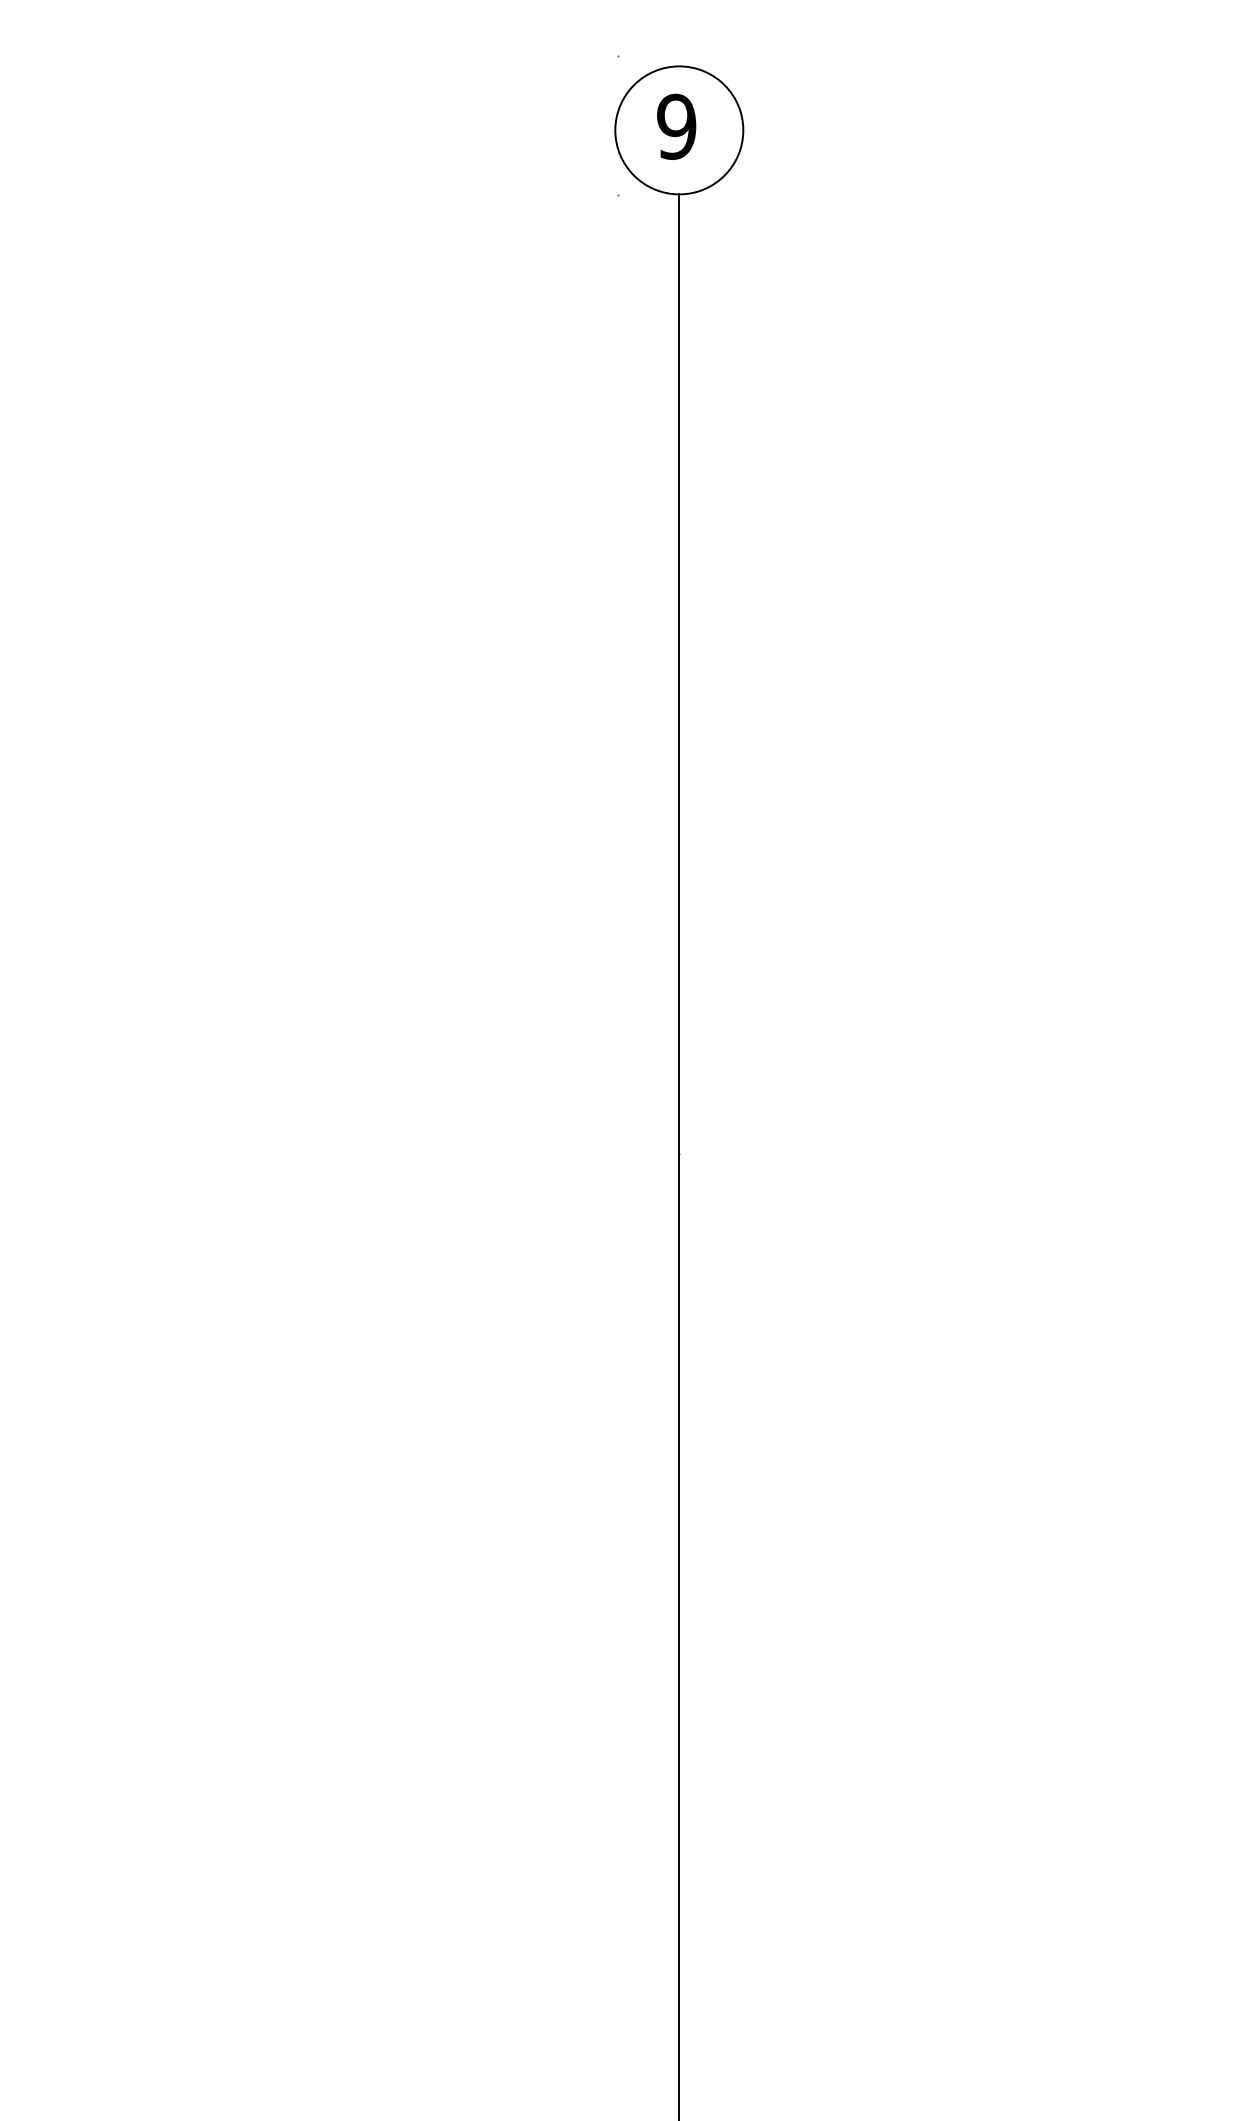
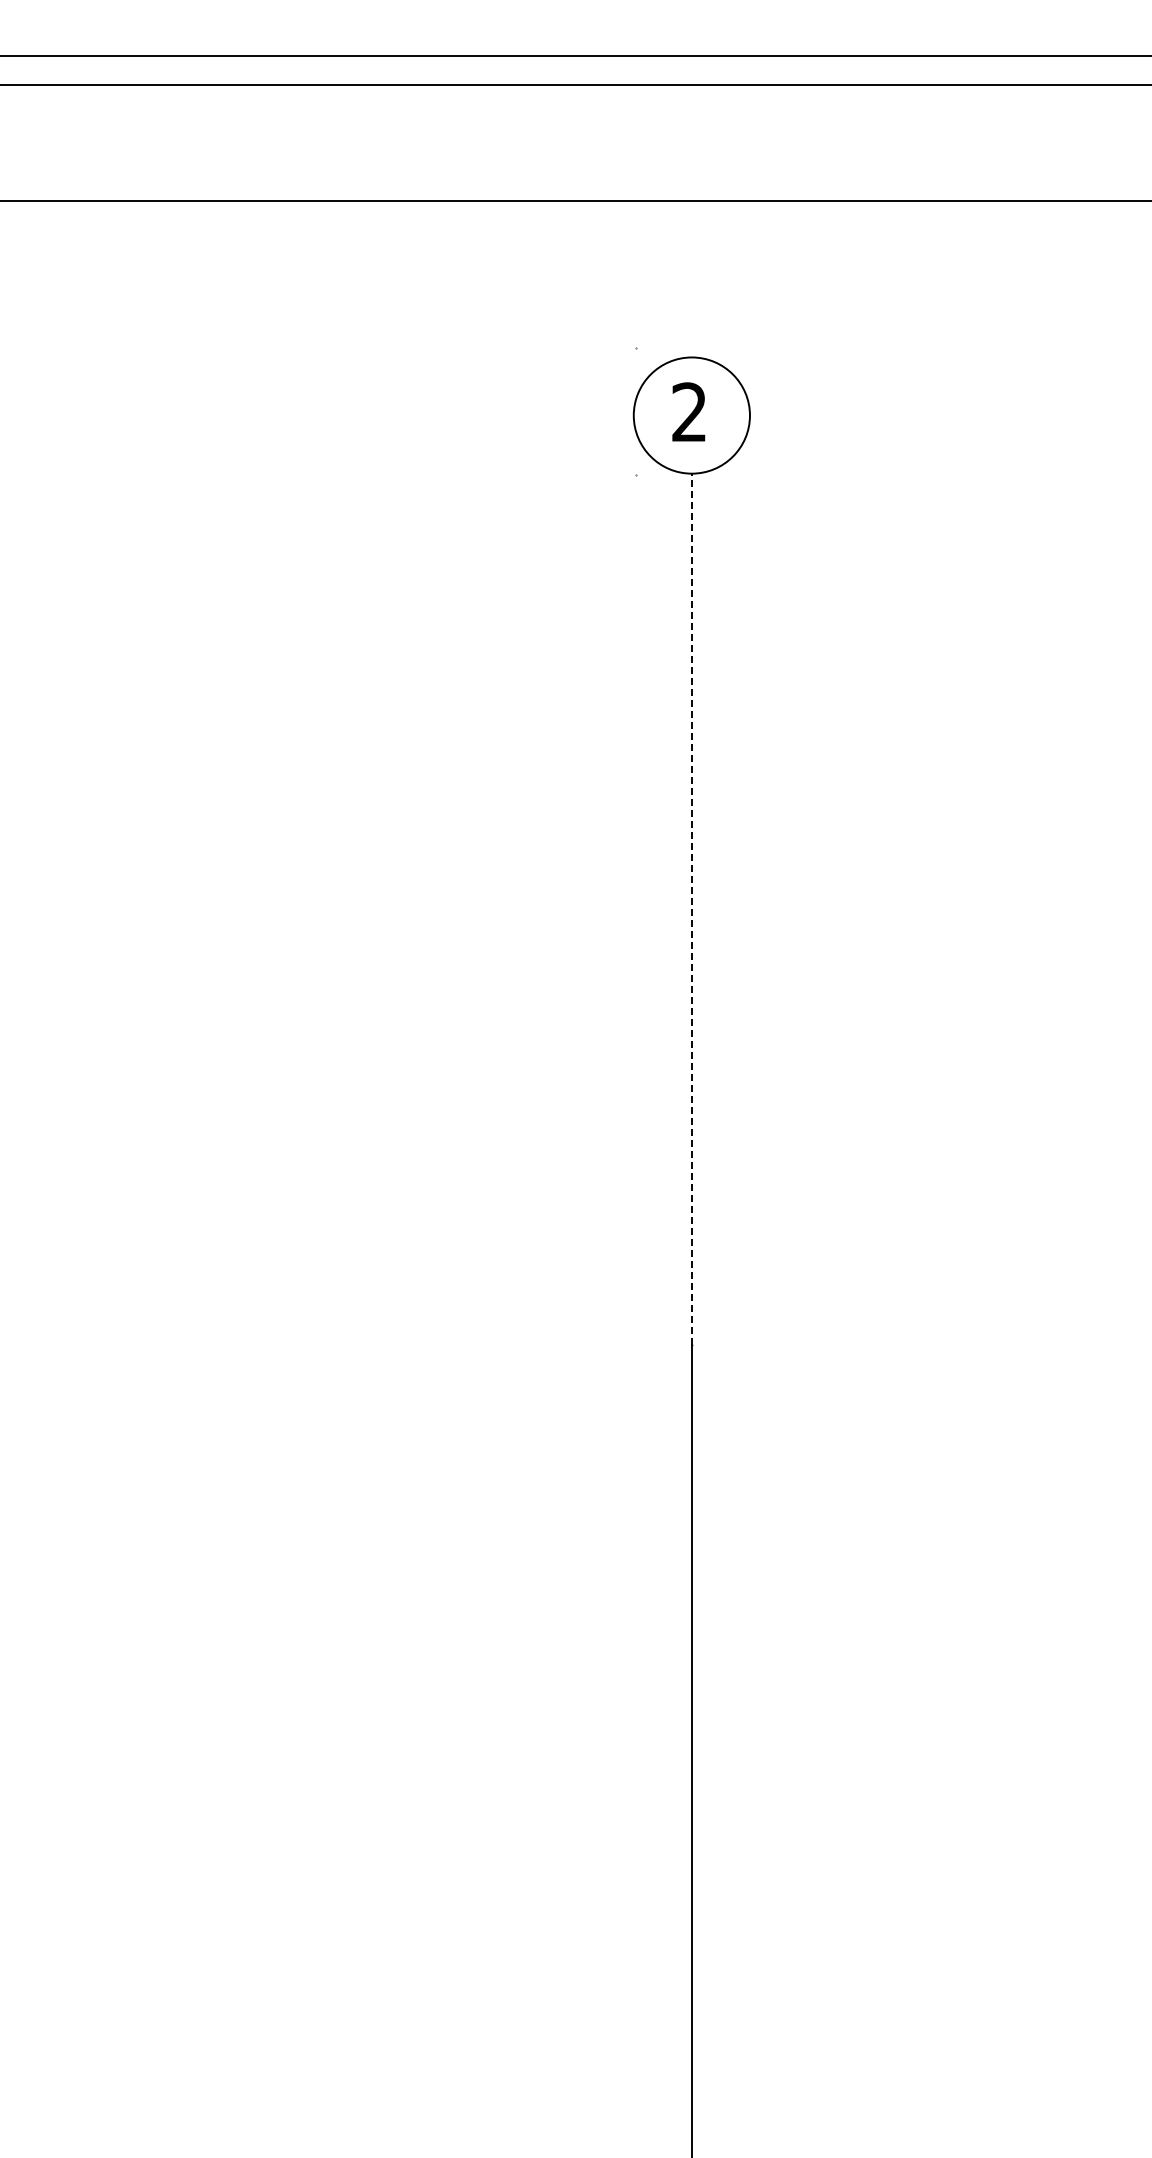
text: (676, 127) -> (689, 412), 9 -> 2
line: (678, 674) -> (691, 909), solid -> dashed

